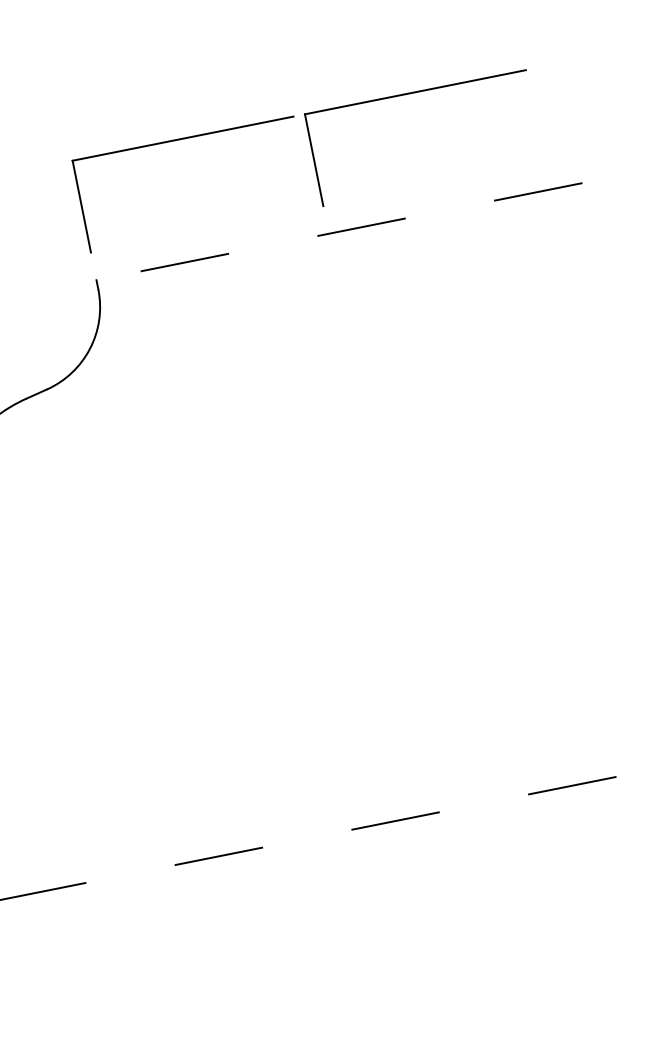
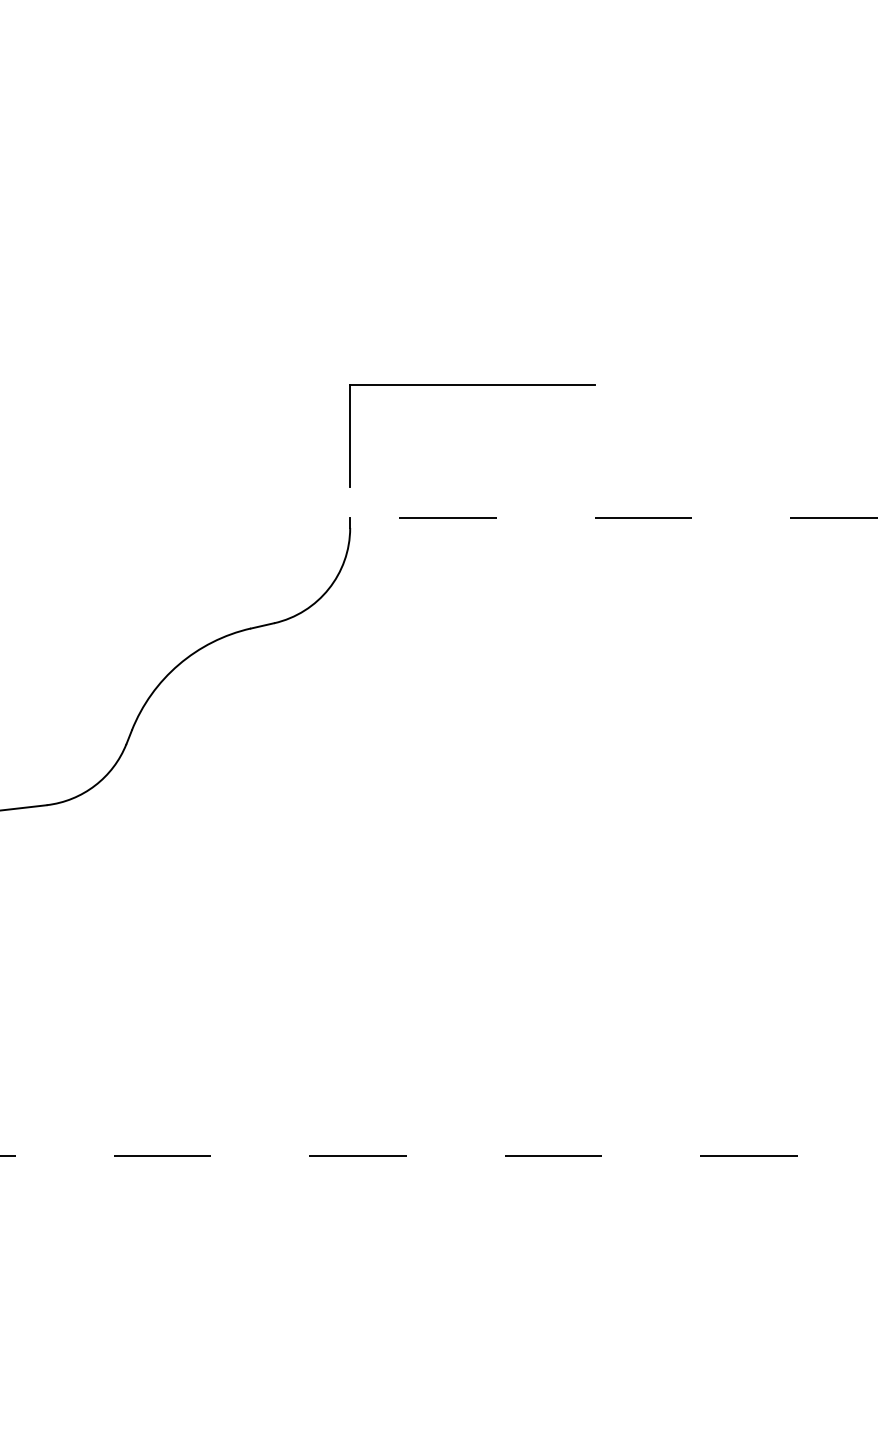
part: (415, 92) -> (729, 385), removed

